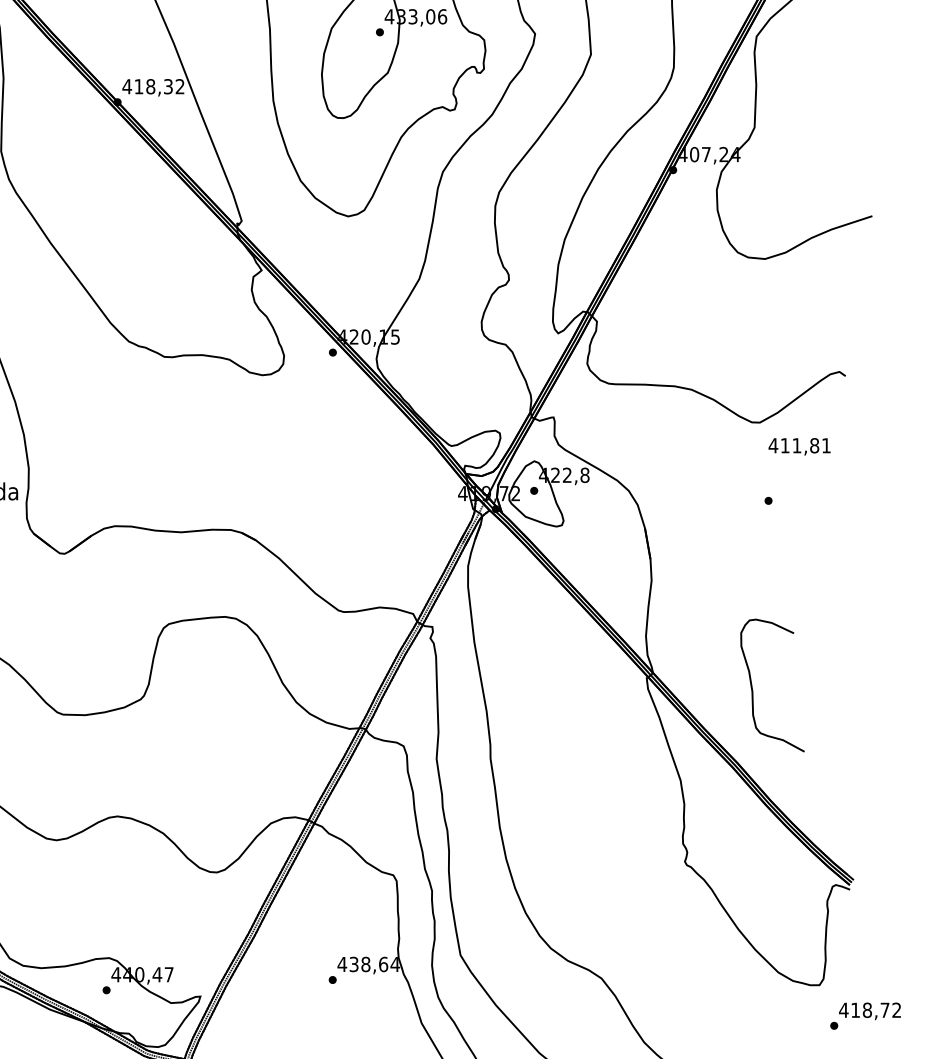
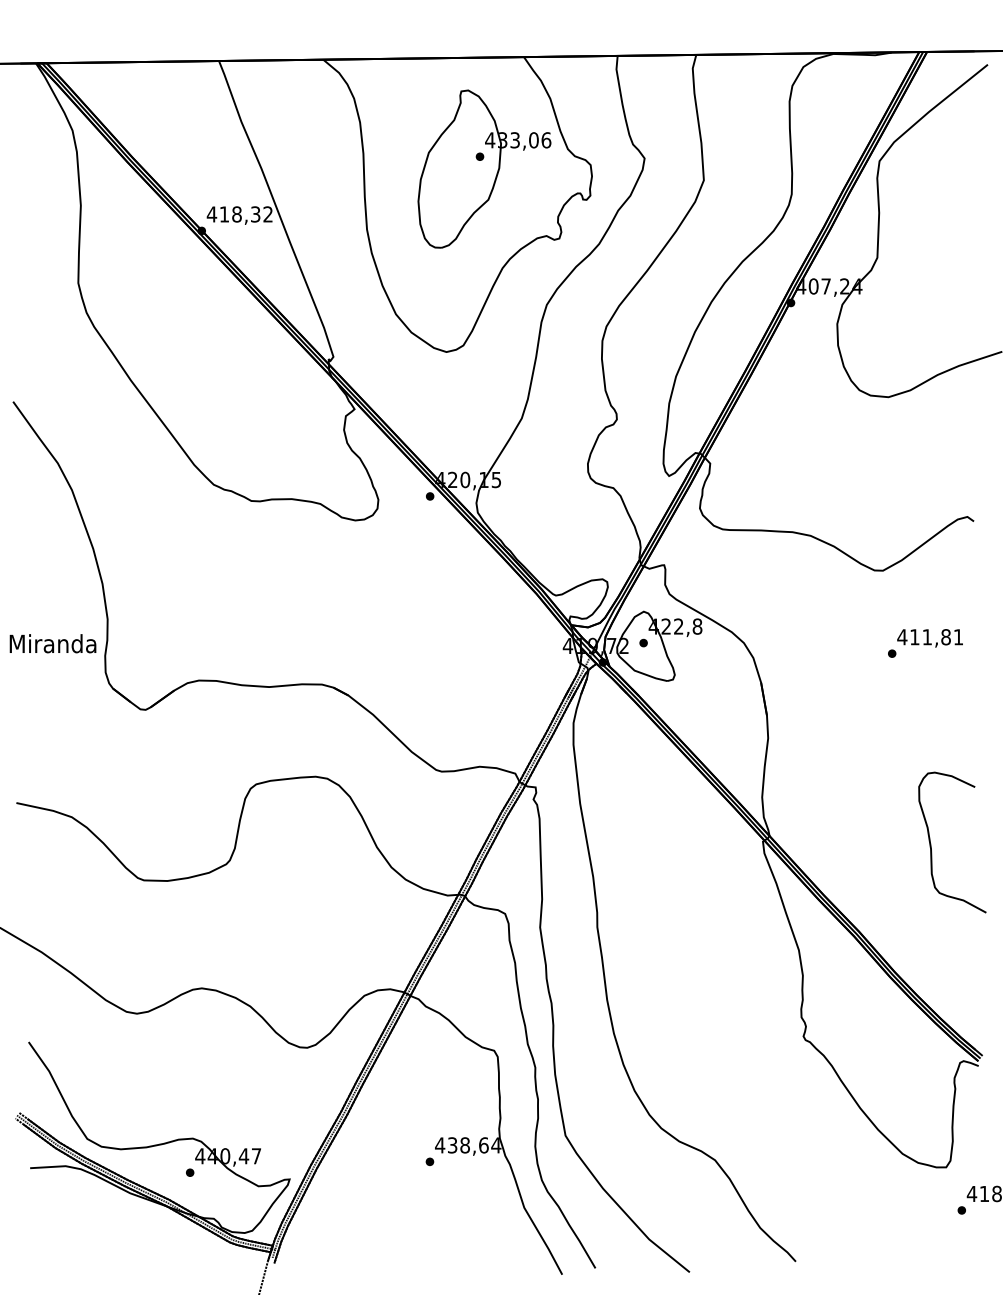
text: (799, 446) -> (929, 638), moved
part: (752, 686) -> (931, 843), moved

